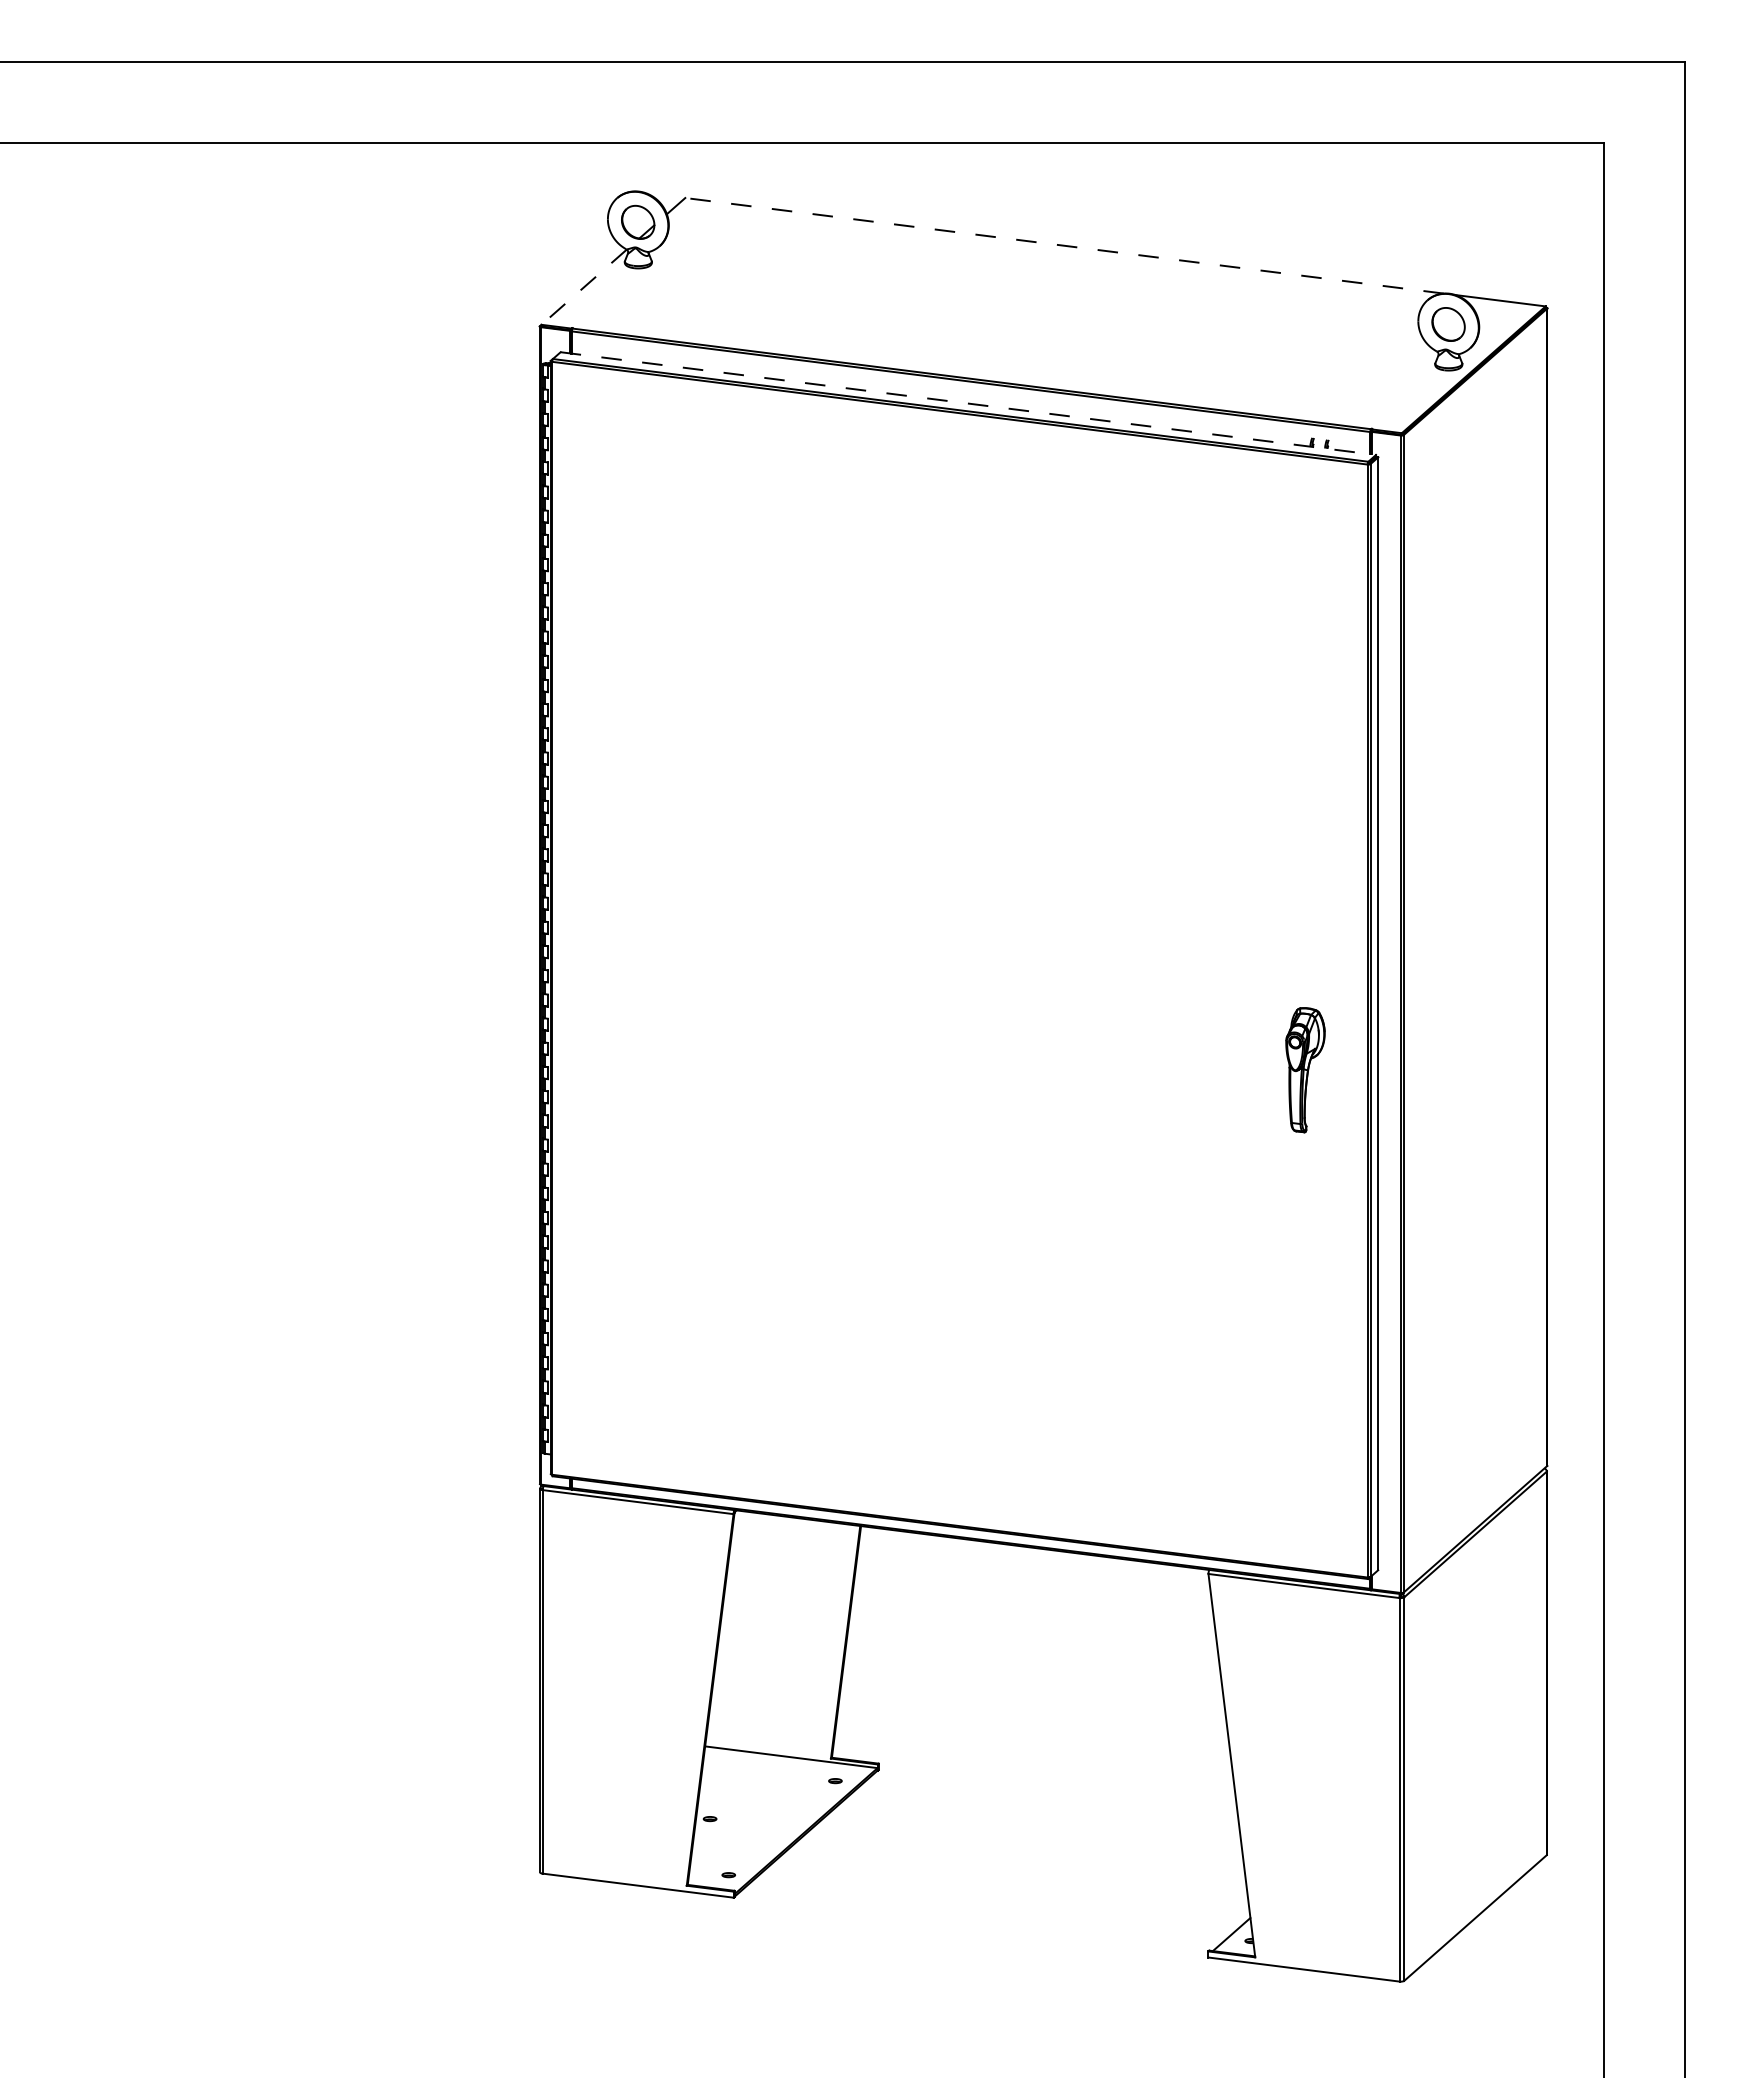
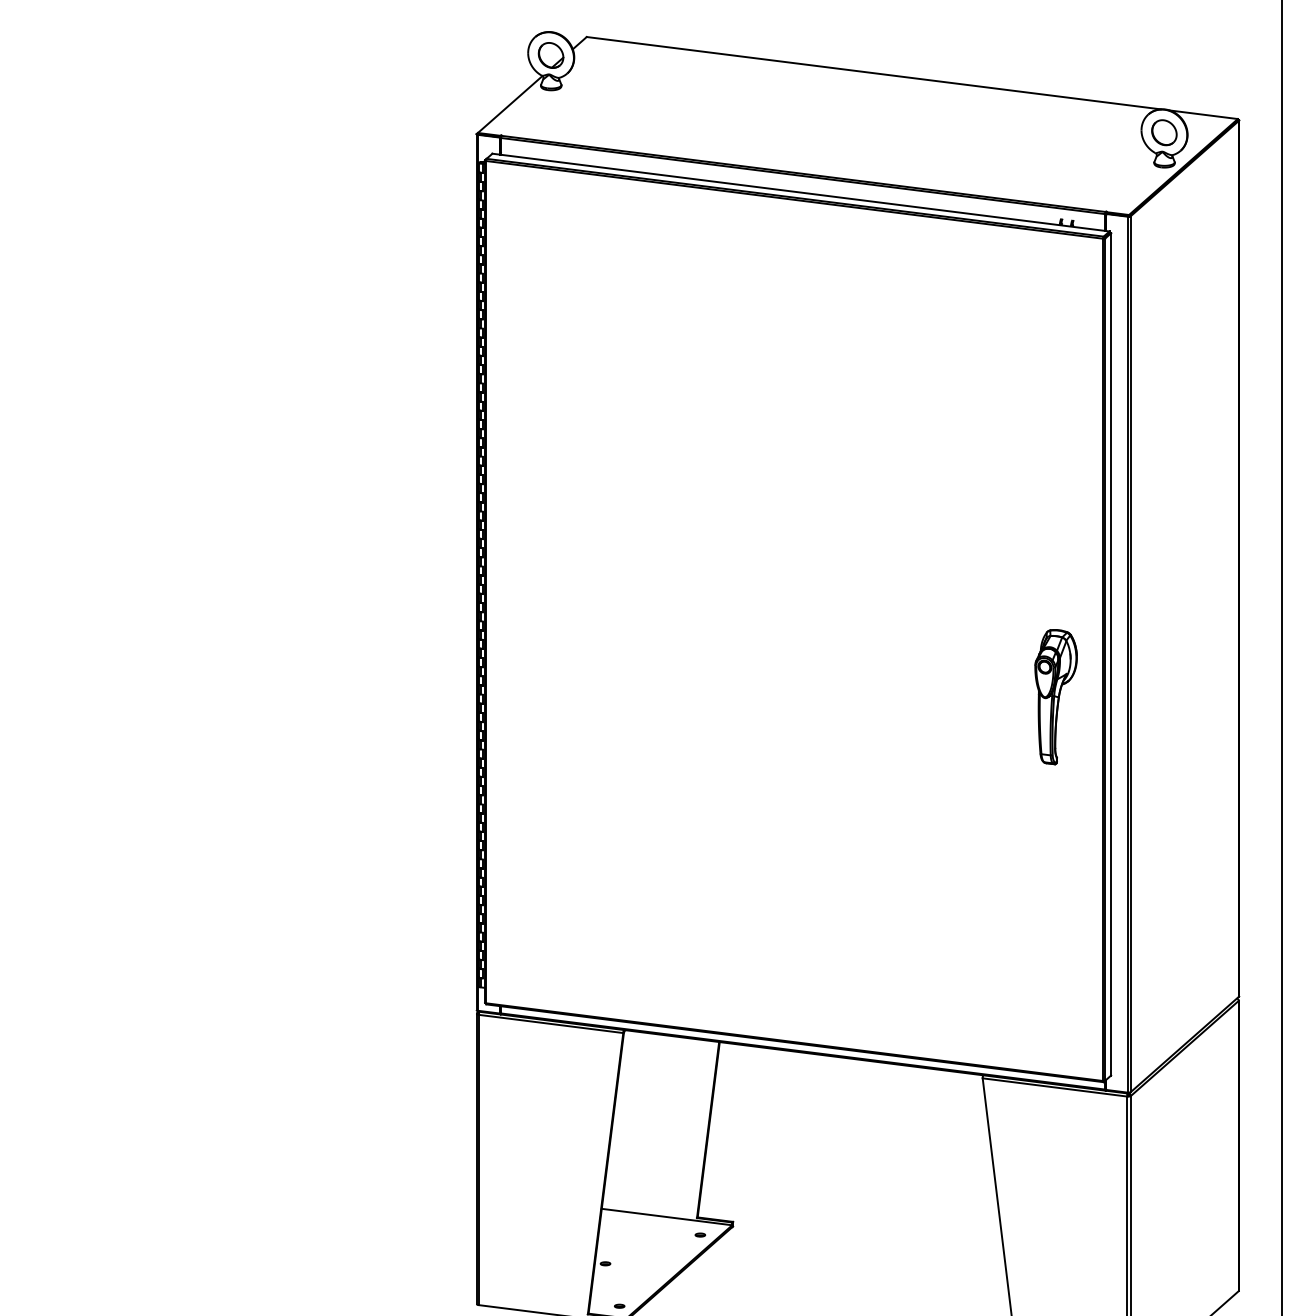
line: (1064, 245) -> (873, 72), dashed -> solid
line: (584, 287) -> (510, 104), dashed -> solid
line: (968, 403) -> (801, 192), dashed -> solid
part: (1305, 1069) -> (1056, 696), size x1.43

